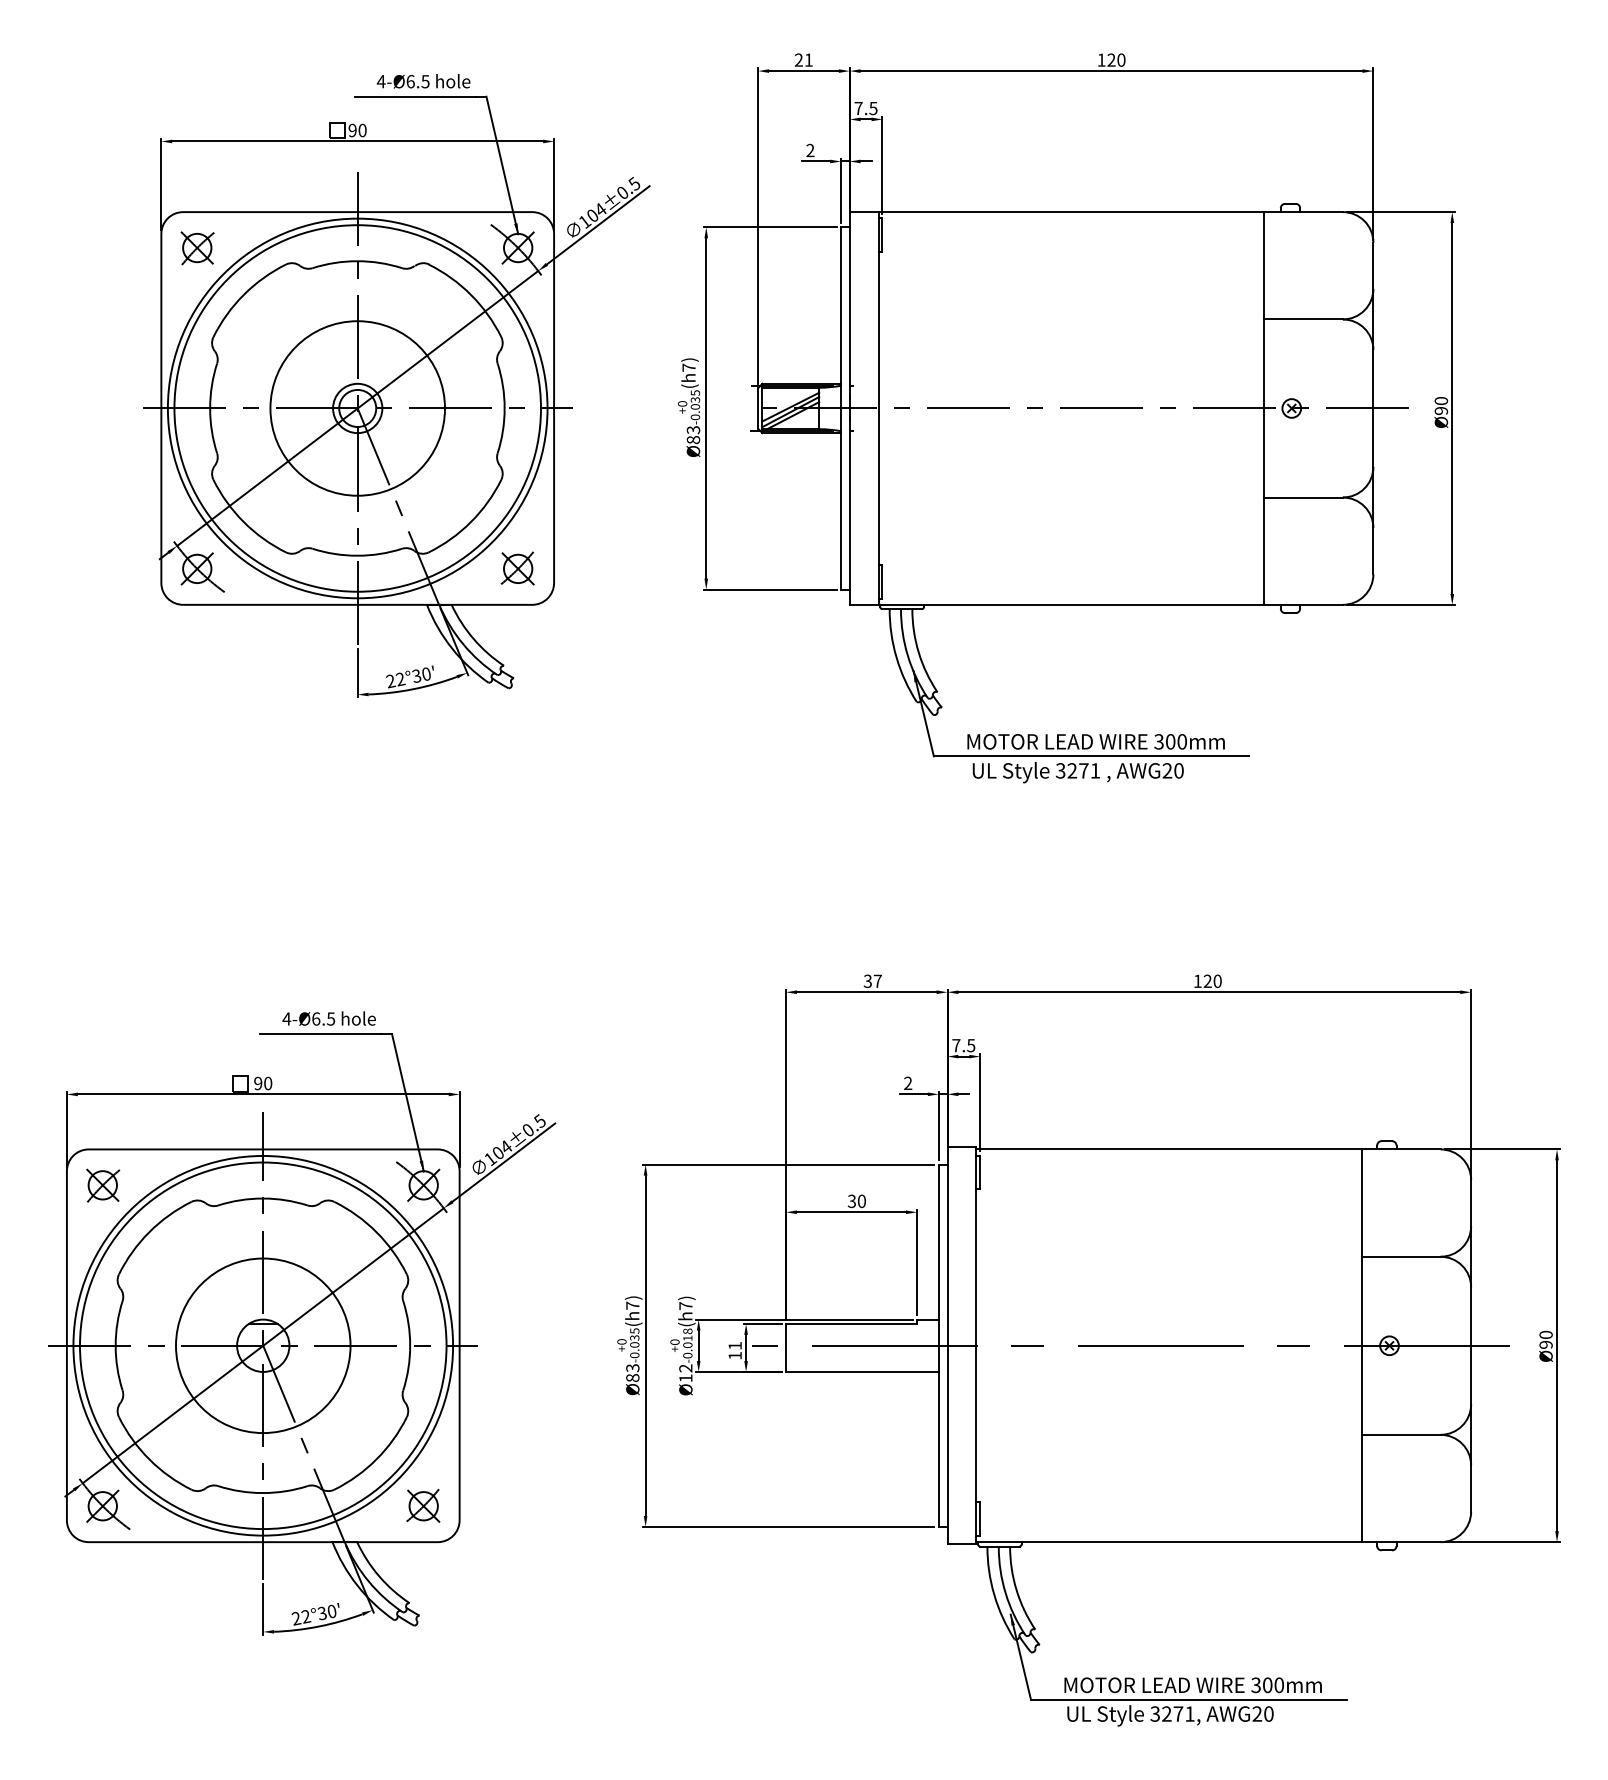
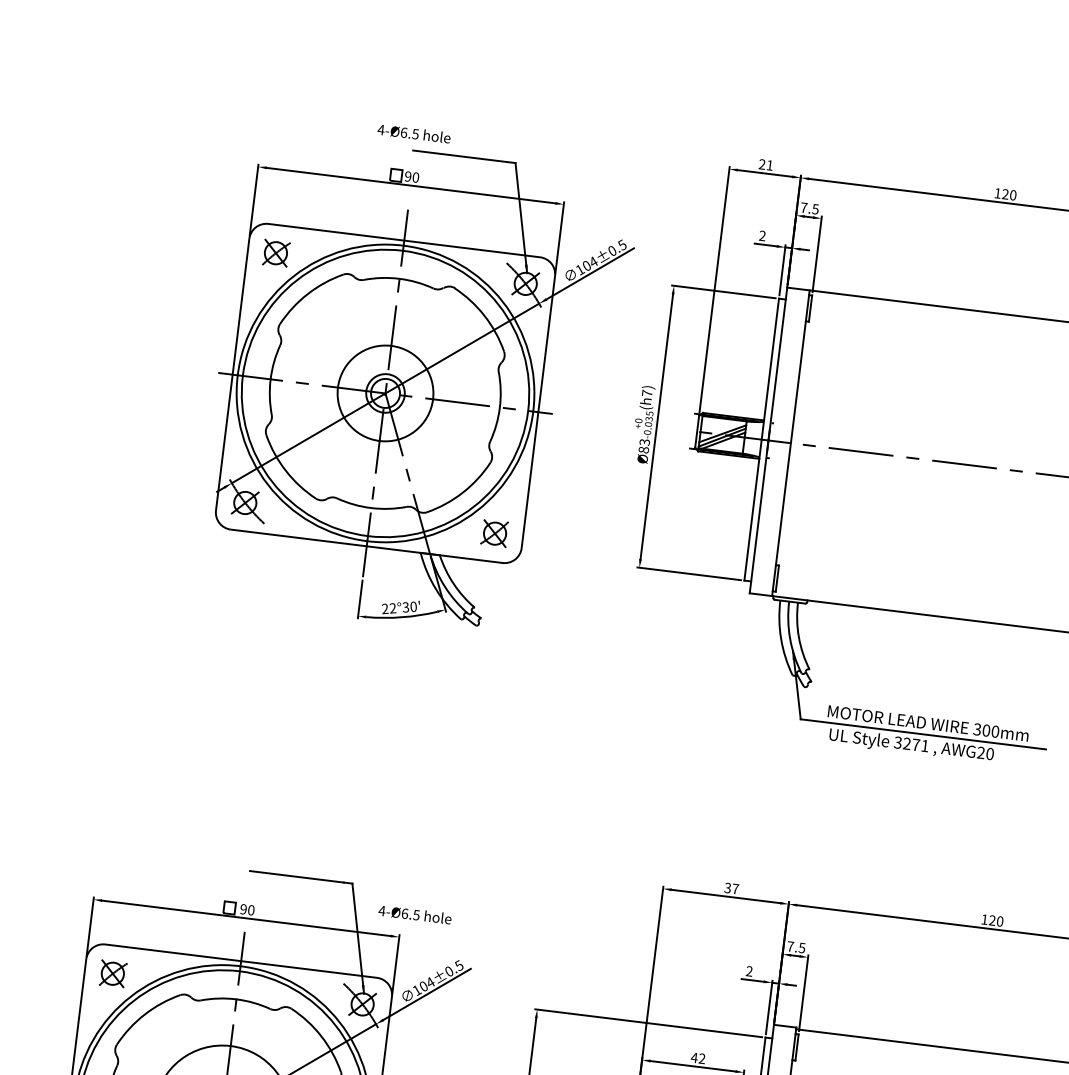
text: (423, 81) -> (414, 133), moved
circle: (357, 408) -> (385, 393), size x0.7
text: (328, 1018) -> (414, 914), moved
text: (856, 1201) -> (697, 1058), 30 -> 42

